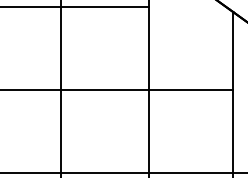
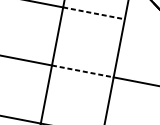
line: (105, 7) -> (94, 13), solid -> dashed
line: (105, 89) -> (83, 71), solid -> dashed

